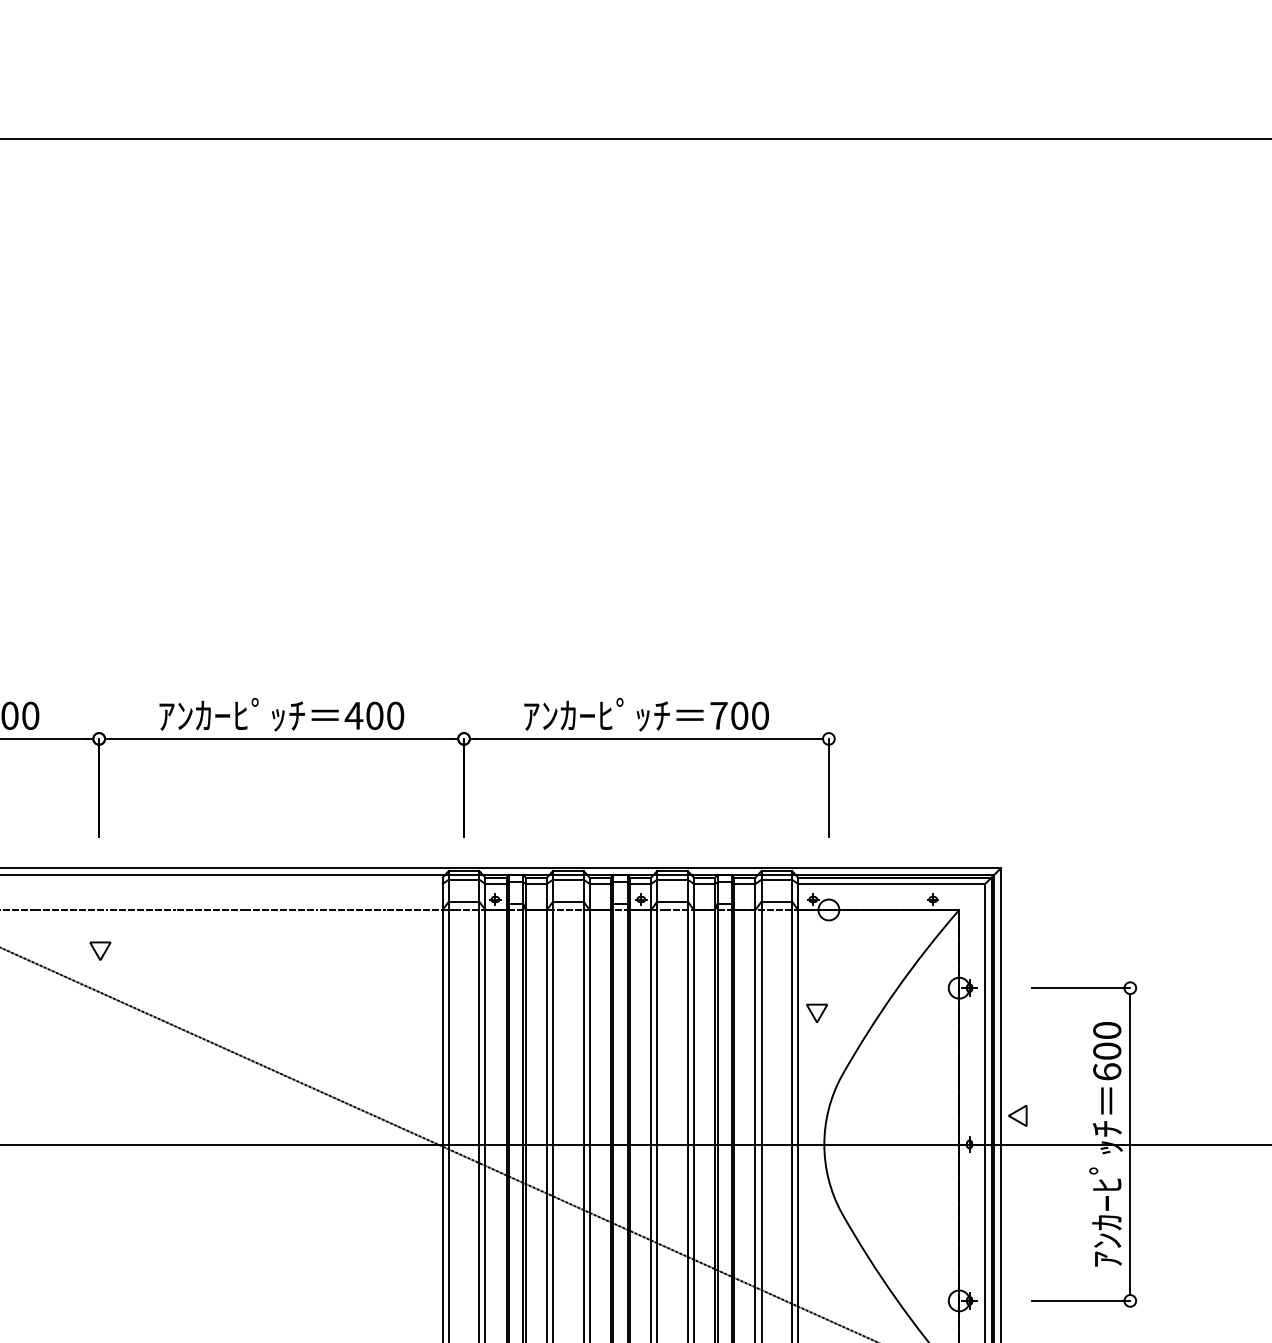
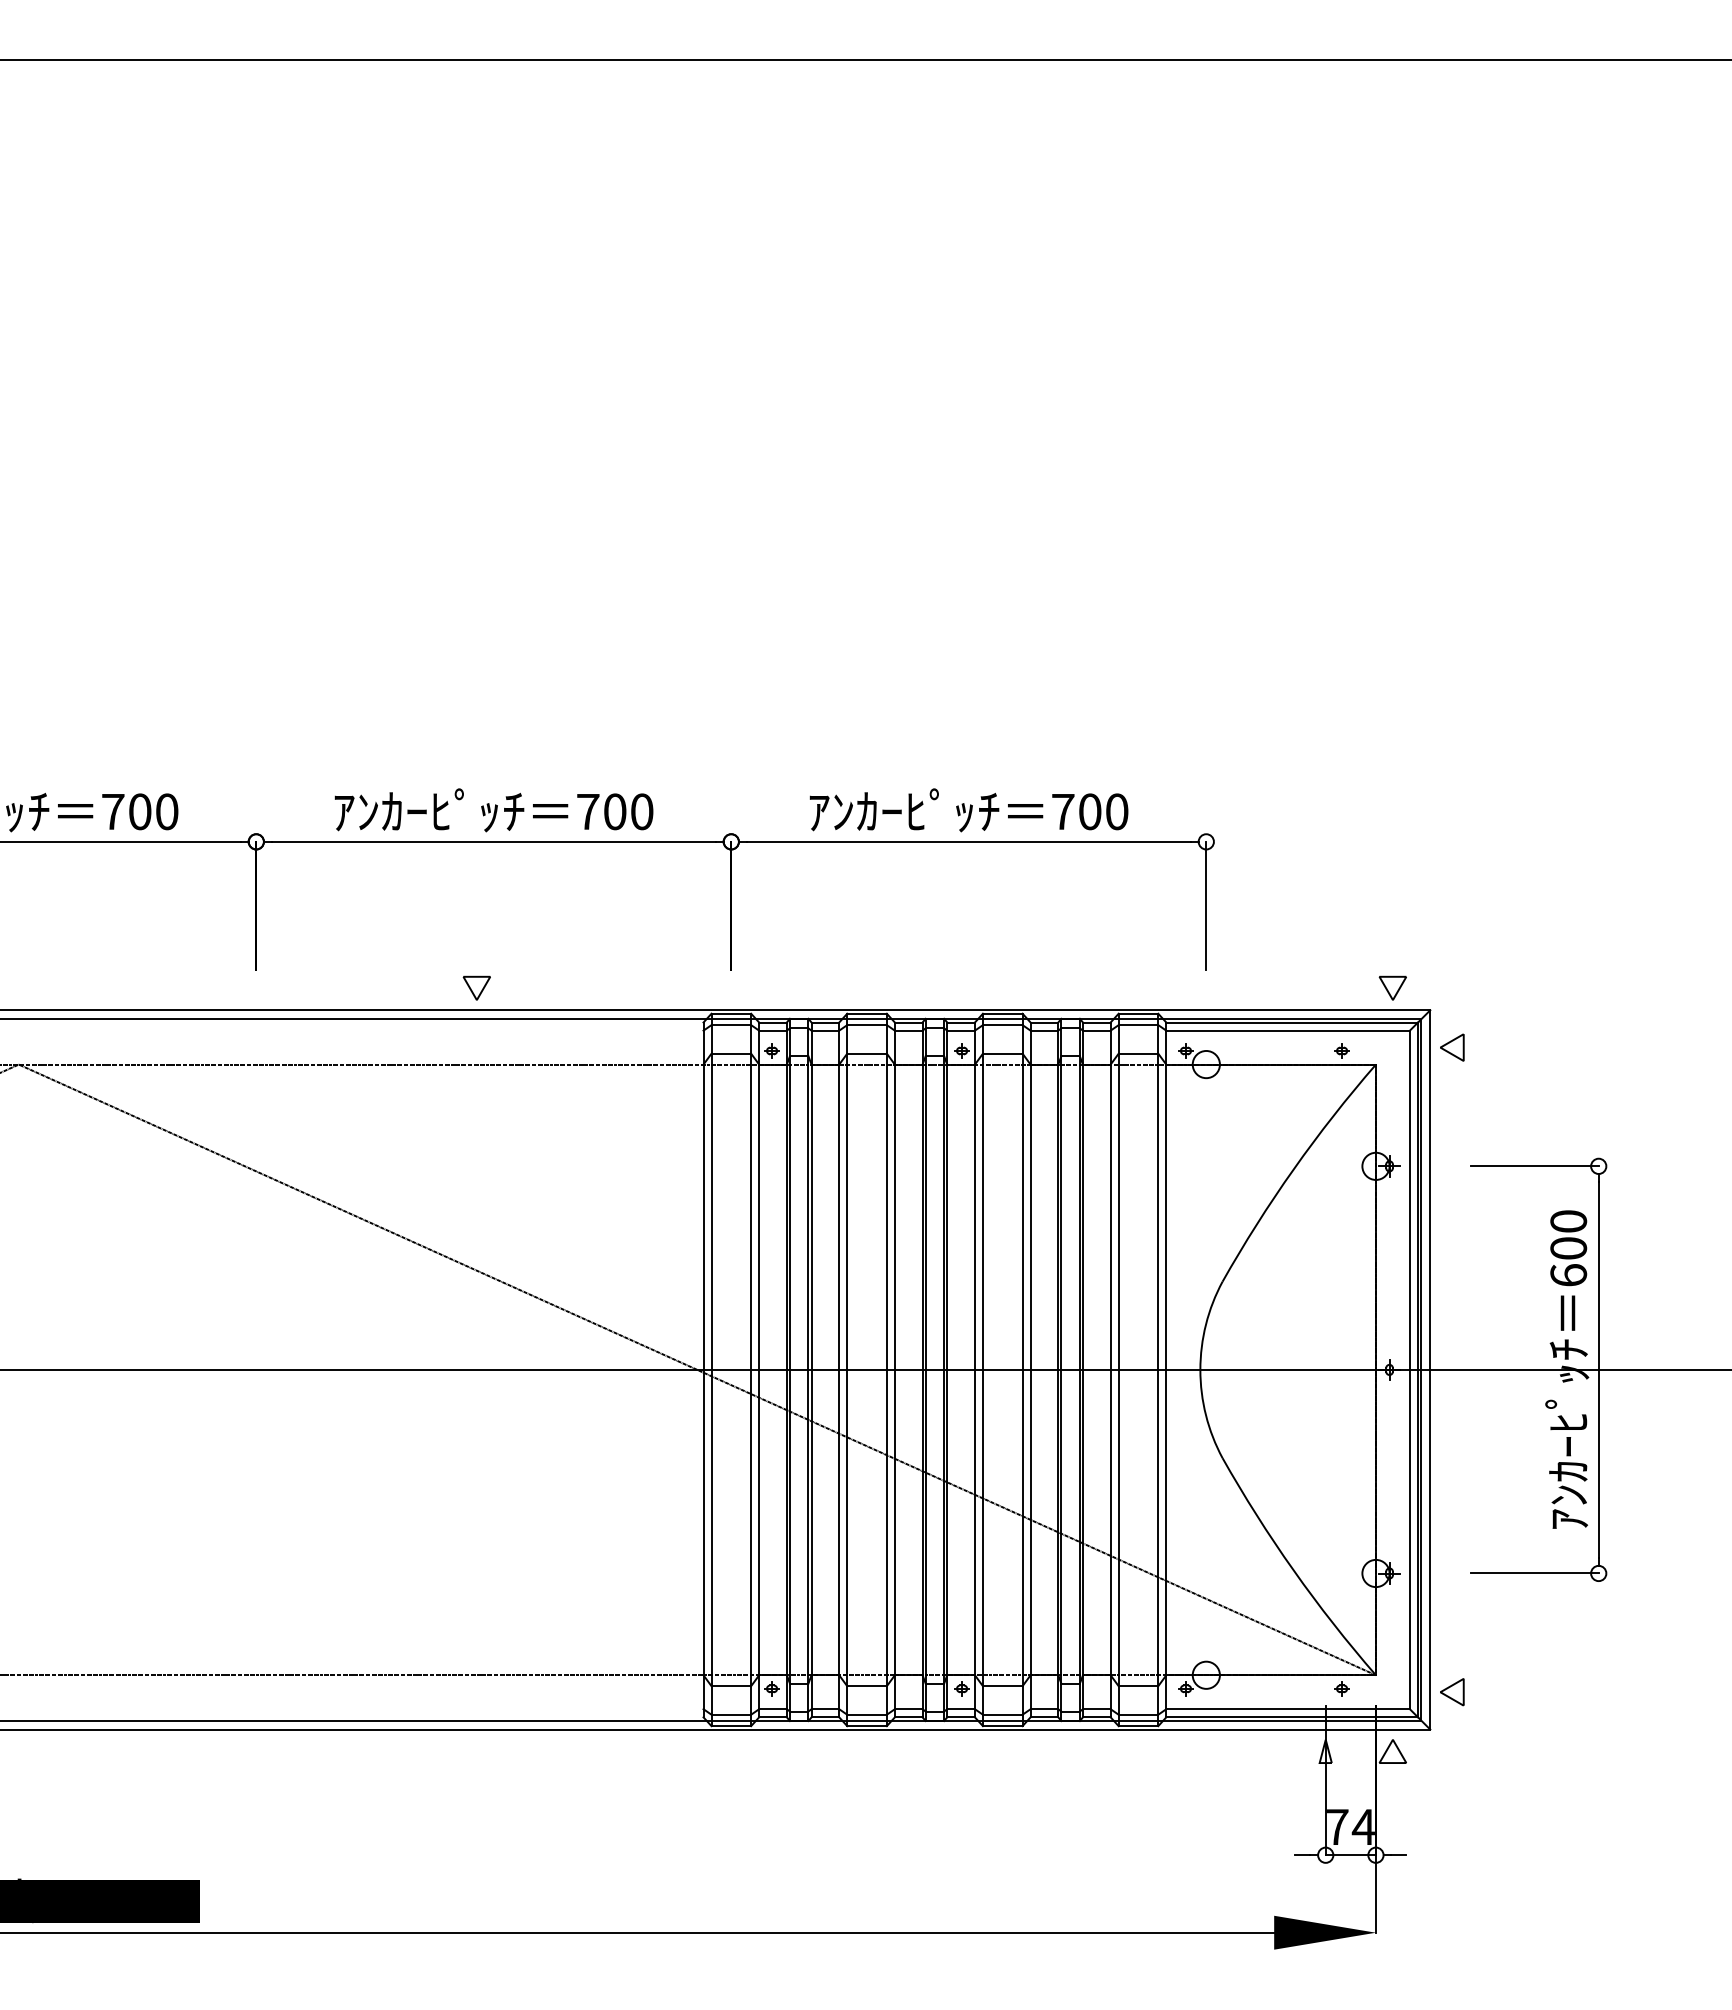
text: (353, 715) -> (587, 811), 400 -> 700
part: (100, 950) -> (476, 987), moved
part: (816, 1012) -> (1392, 987), moved
part: (1017, 1115) -> (1452, 1047), moved

